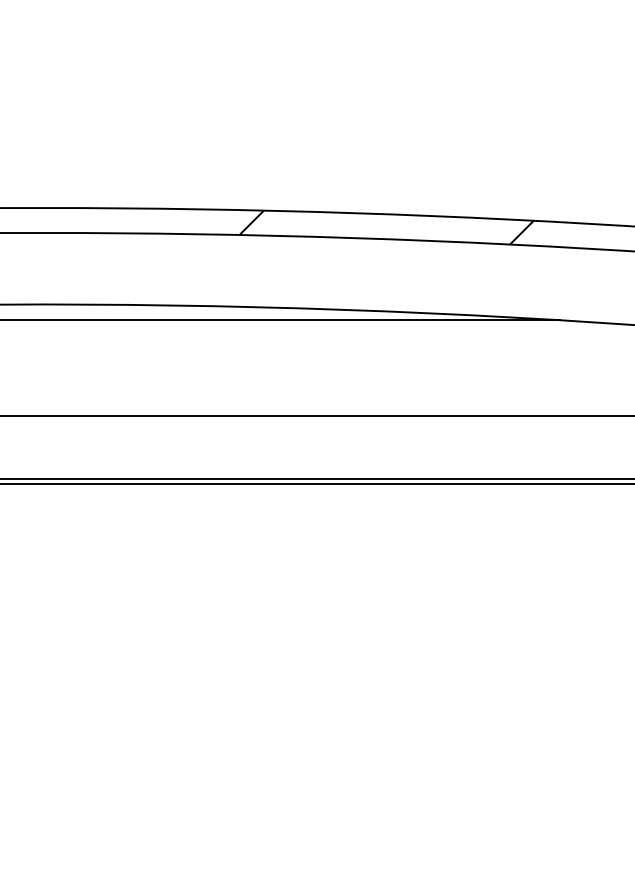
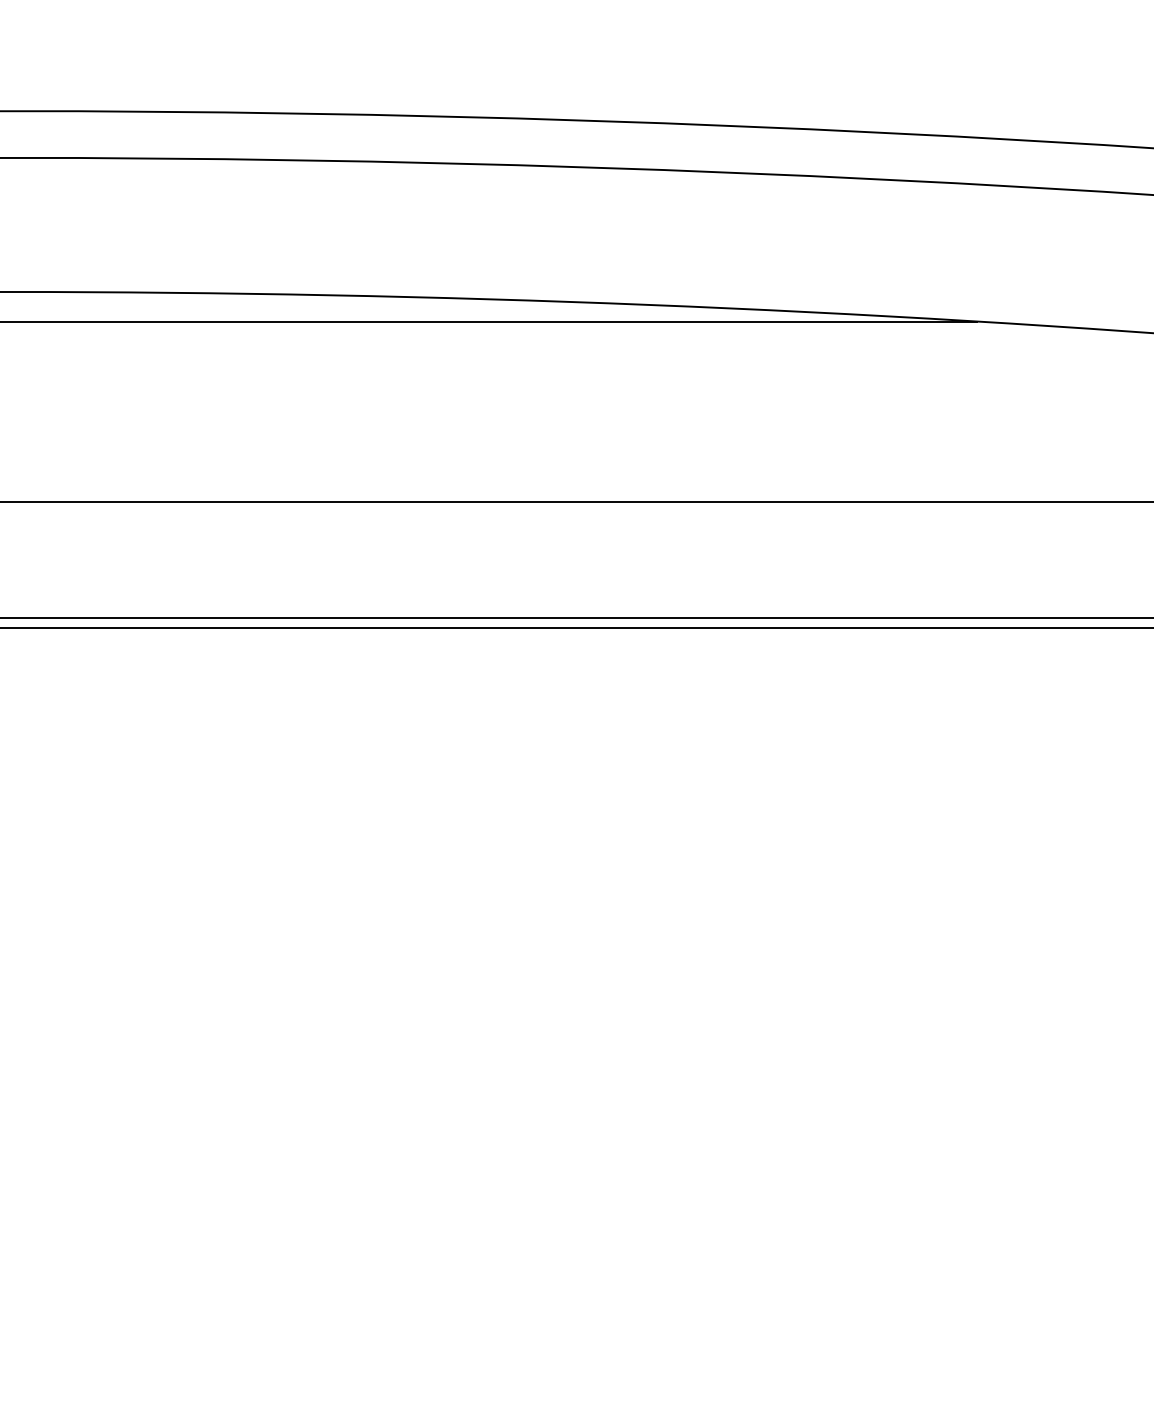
hatch: (386, 227) -> (651, 147), removed

